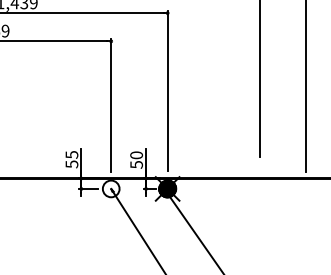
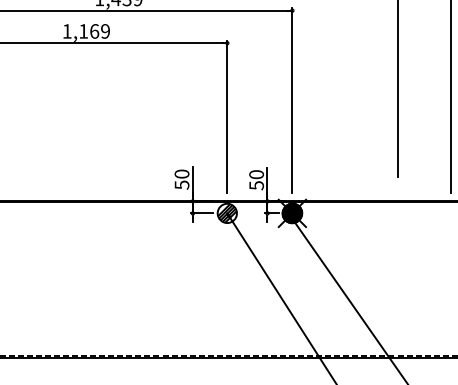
text: (71, 154) -> (181, 173), 55 -> 50
hatch: (111, 189) -> (227, 213), added

